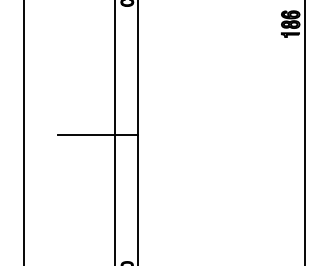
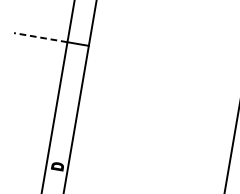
line: (86, 134) -> (40, 37), solid -> dashed

